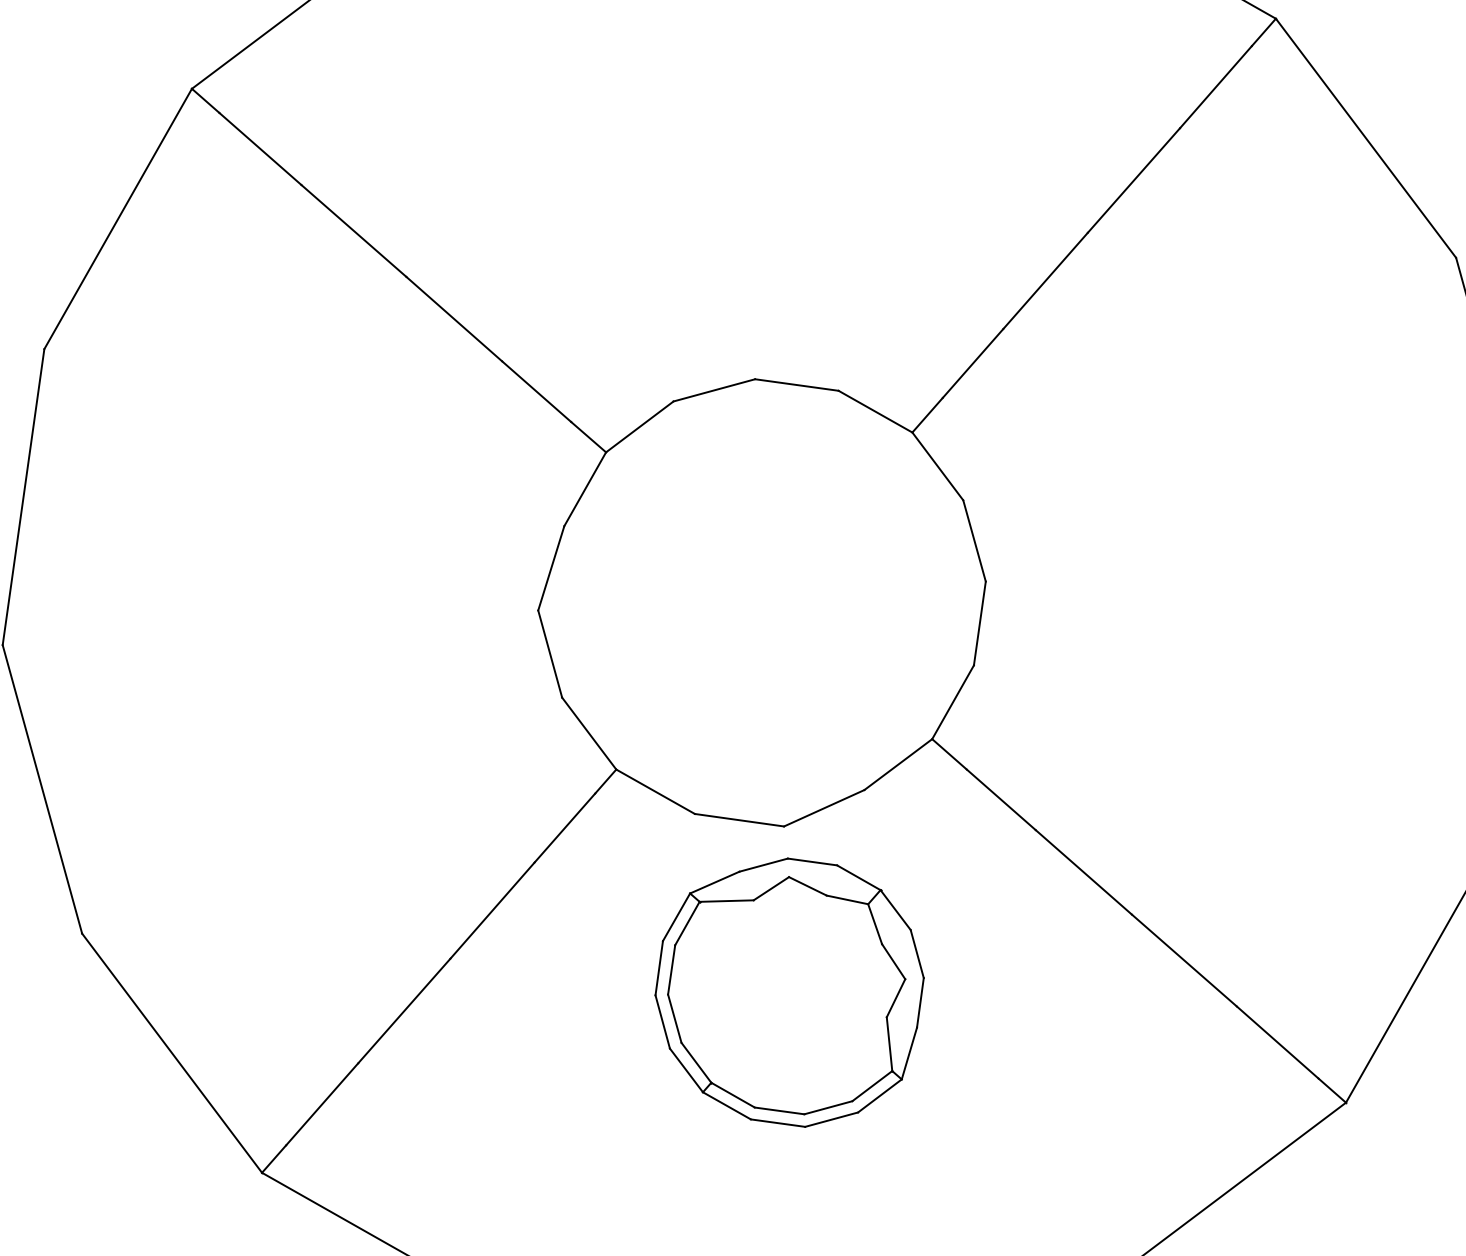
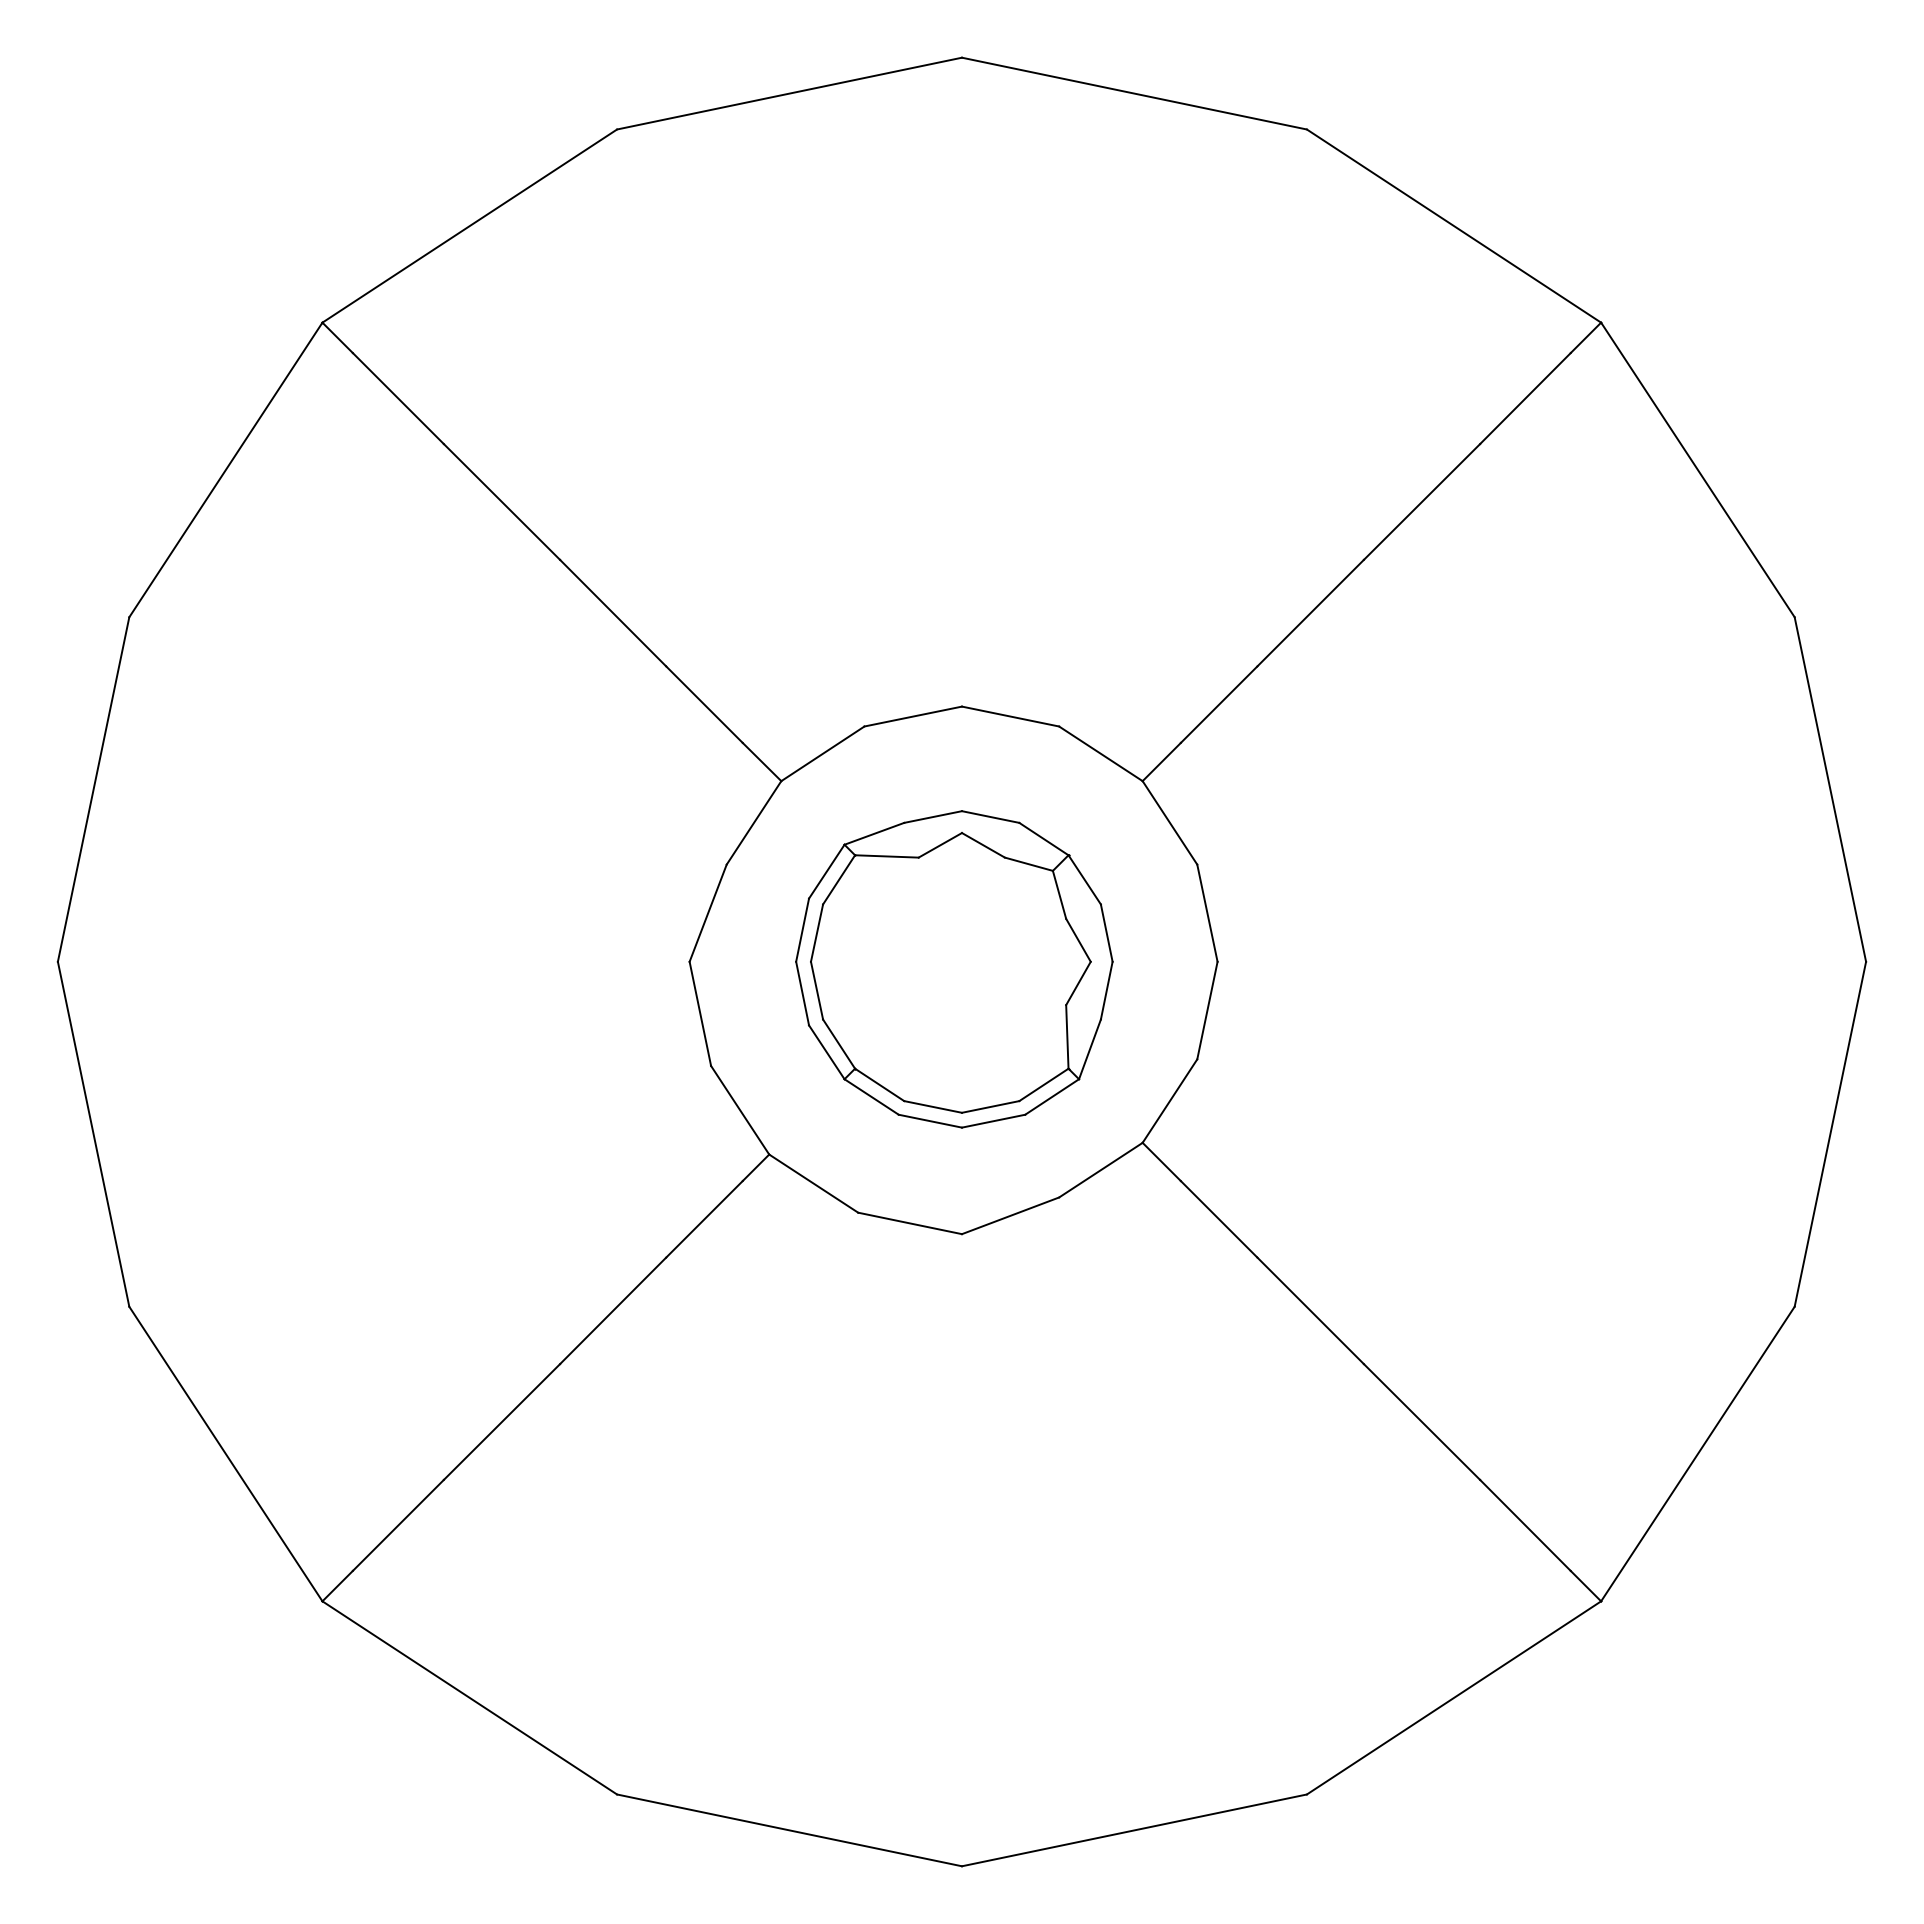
part: (790, 993) -> (954, 969), moved

